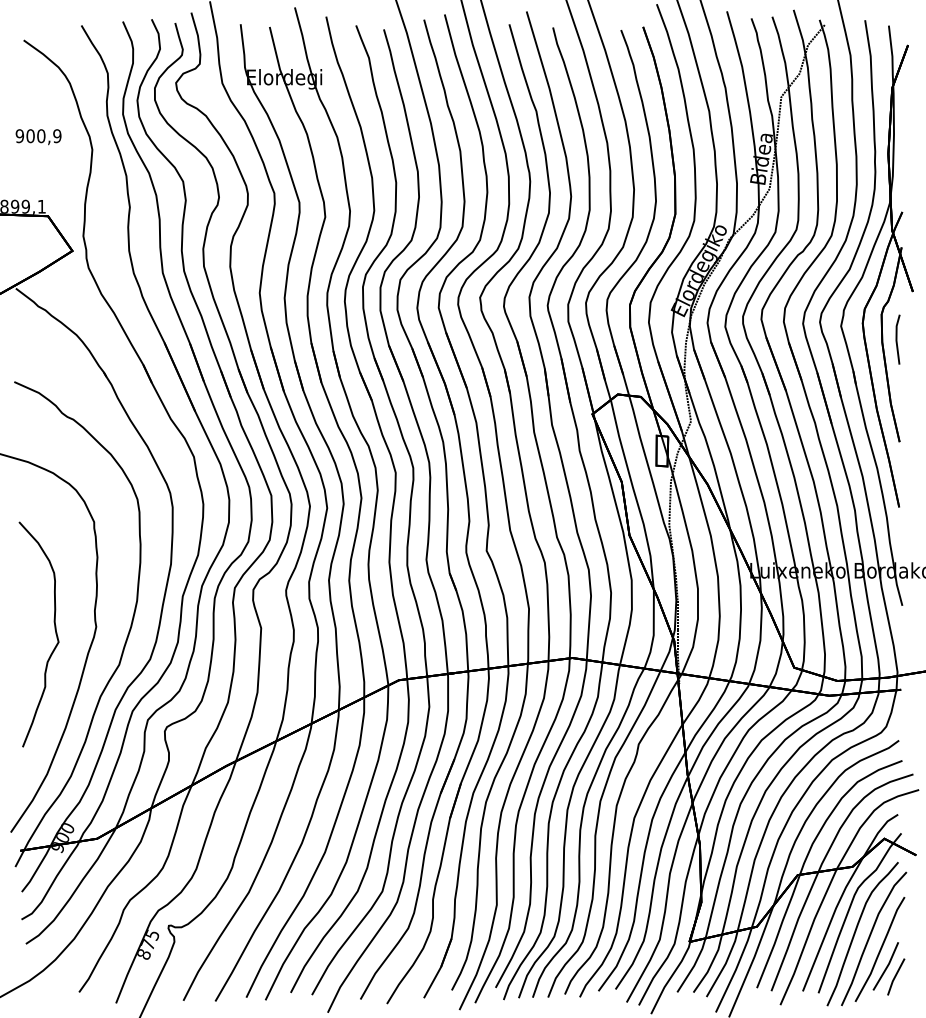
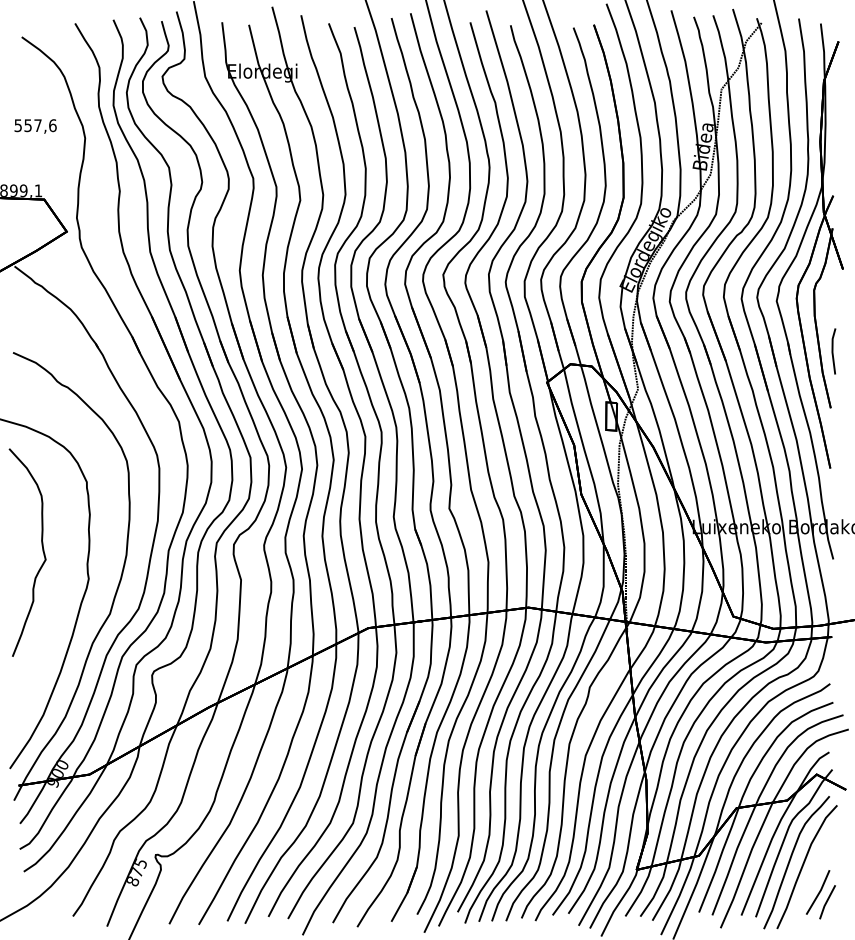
text: (38, 136) -> (35, 125), 900,9 -> 557,6
line: (897, 339) -> (833, 351), moved
curve: (54, 629) -> (41, 548), moved
curve: (879, 949) -> (812, 876), removed

